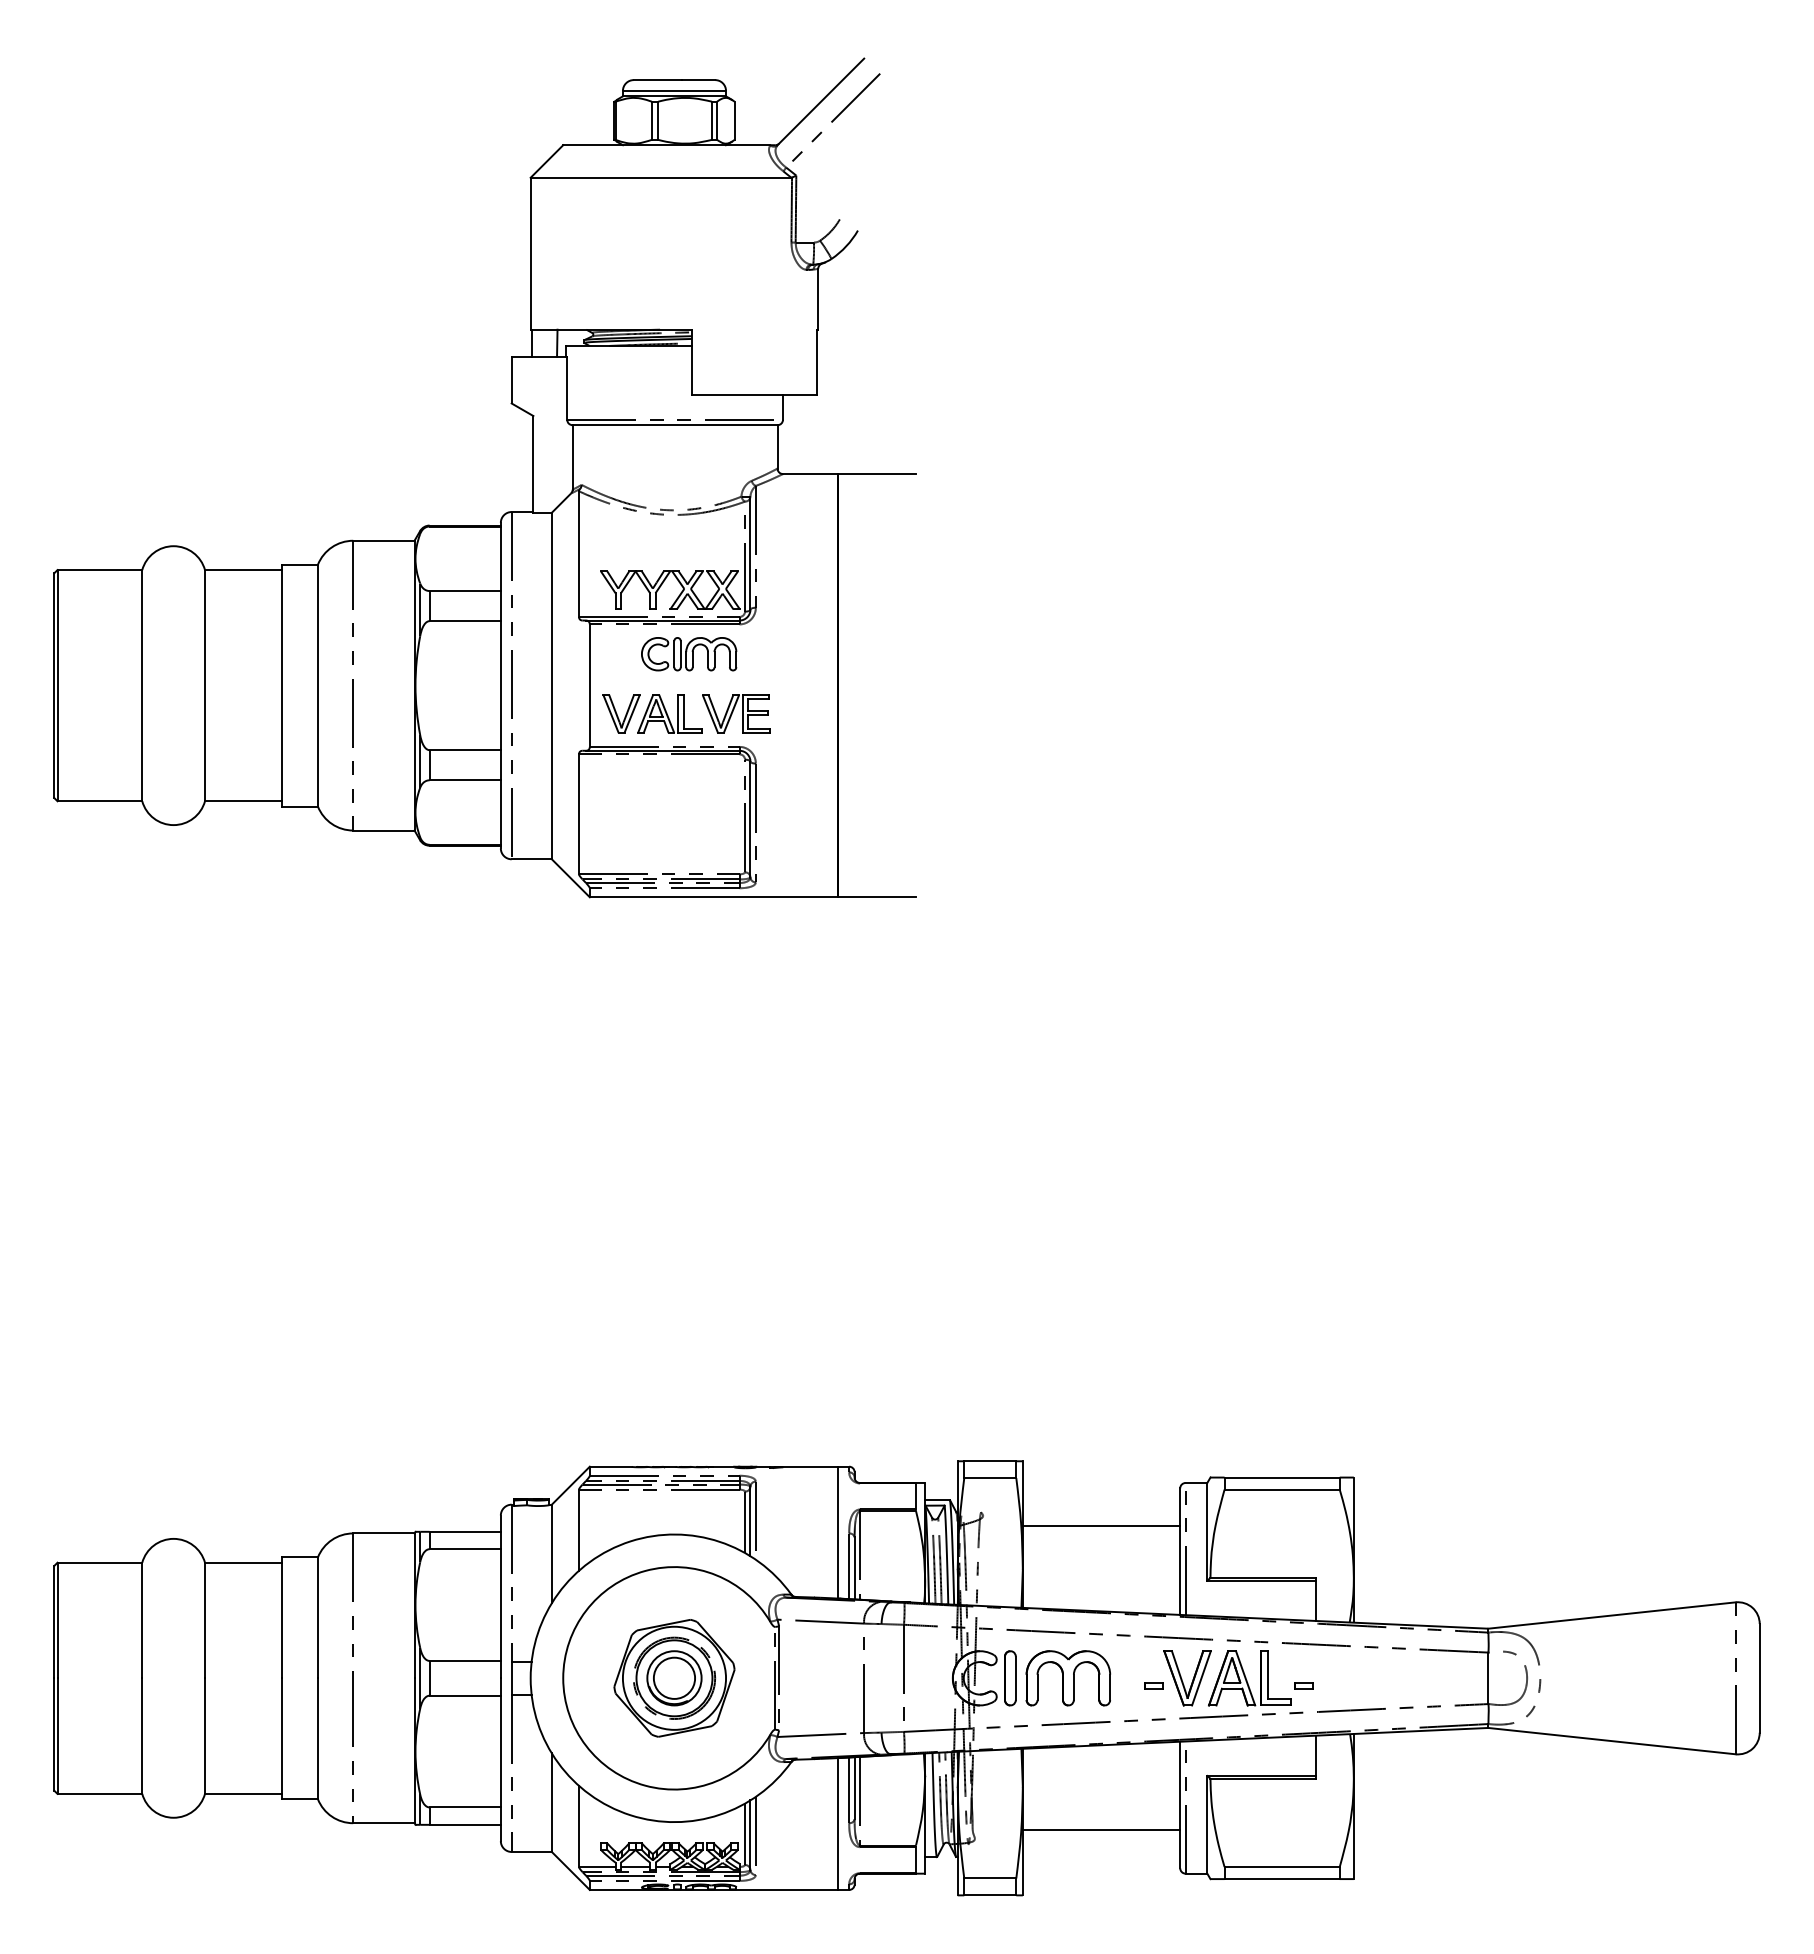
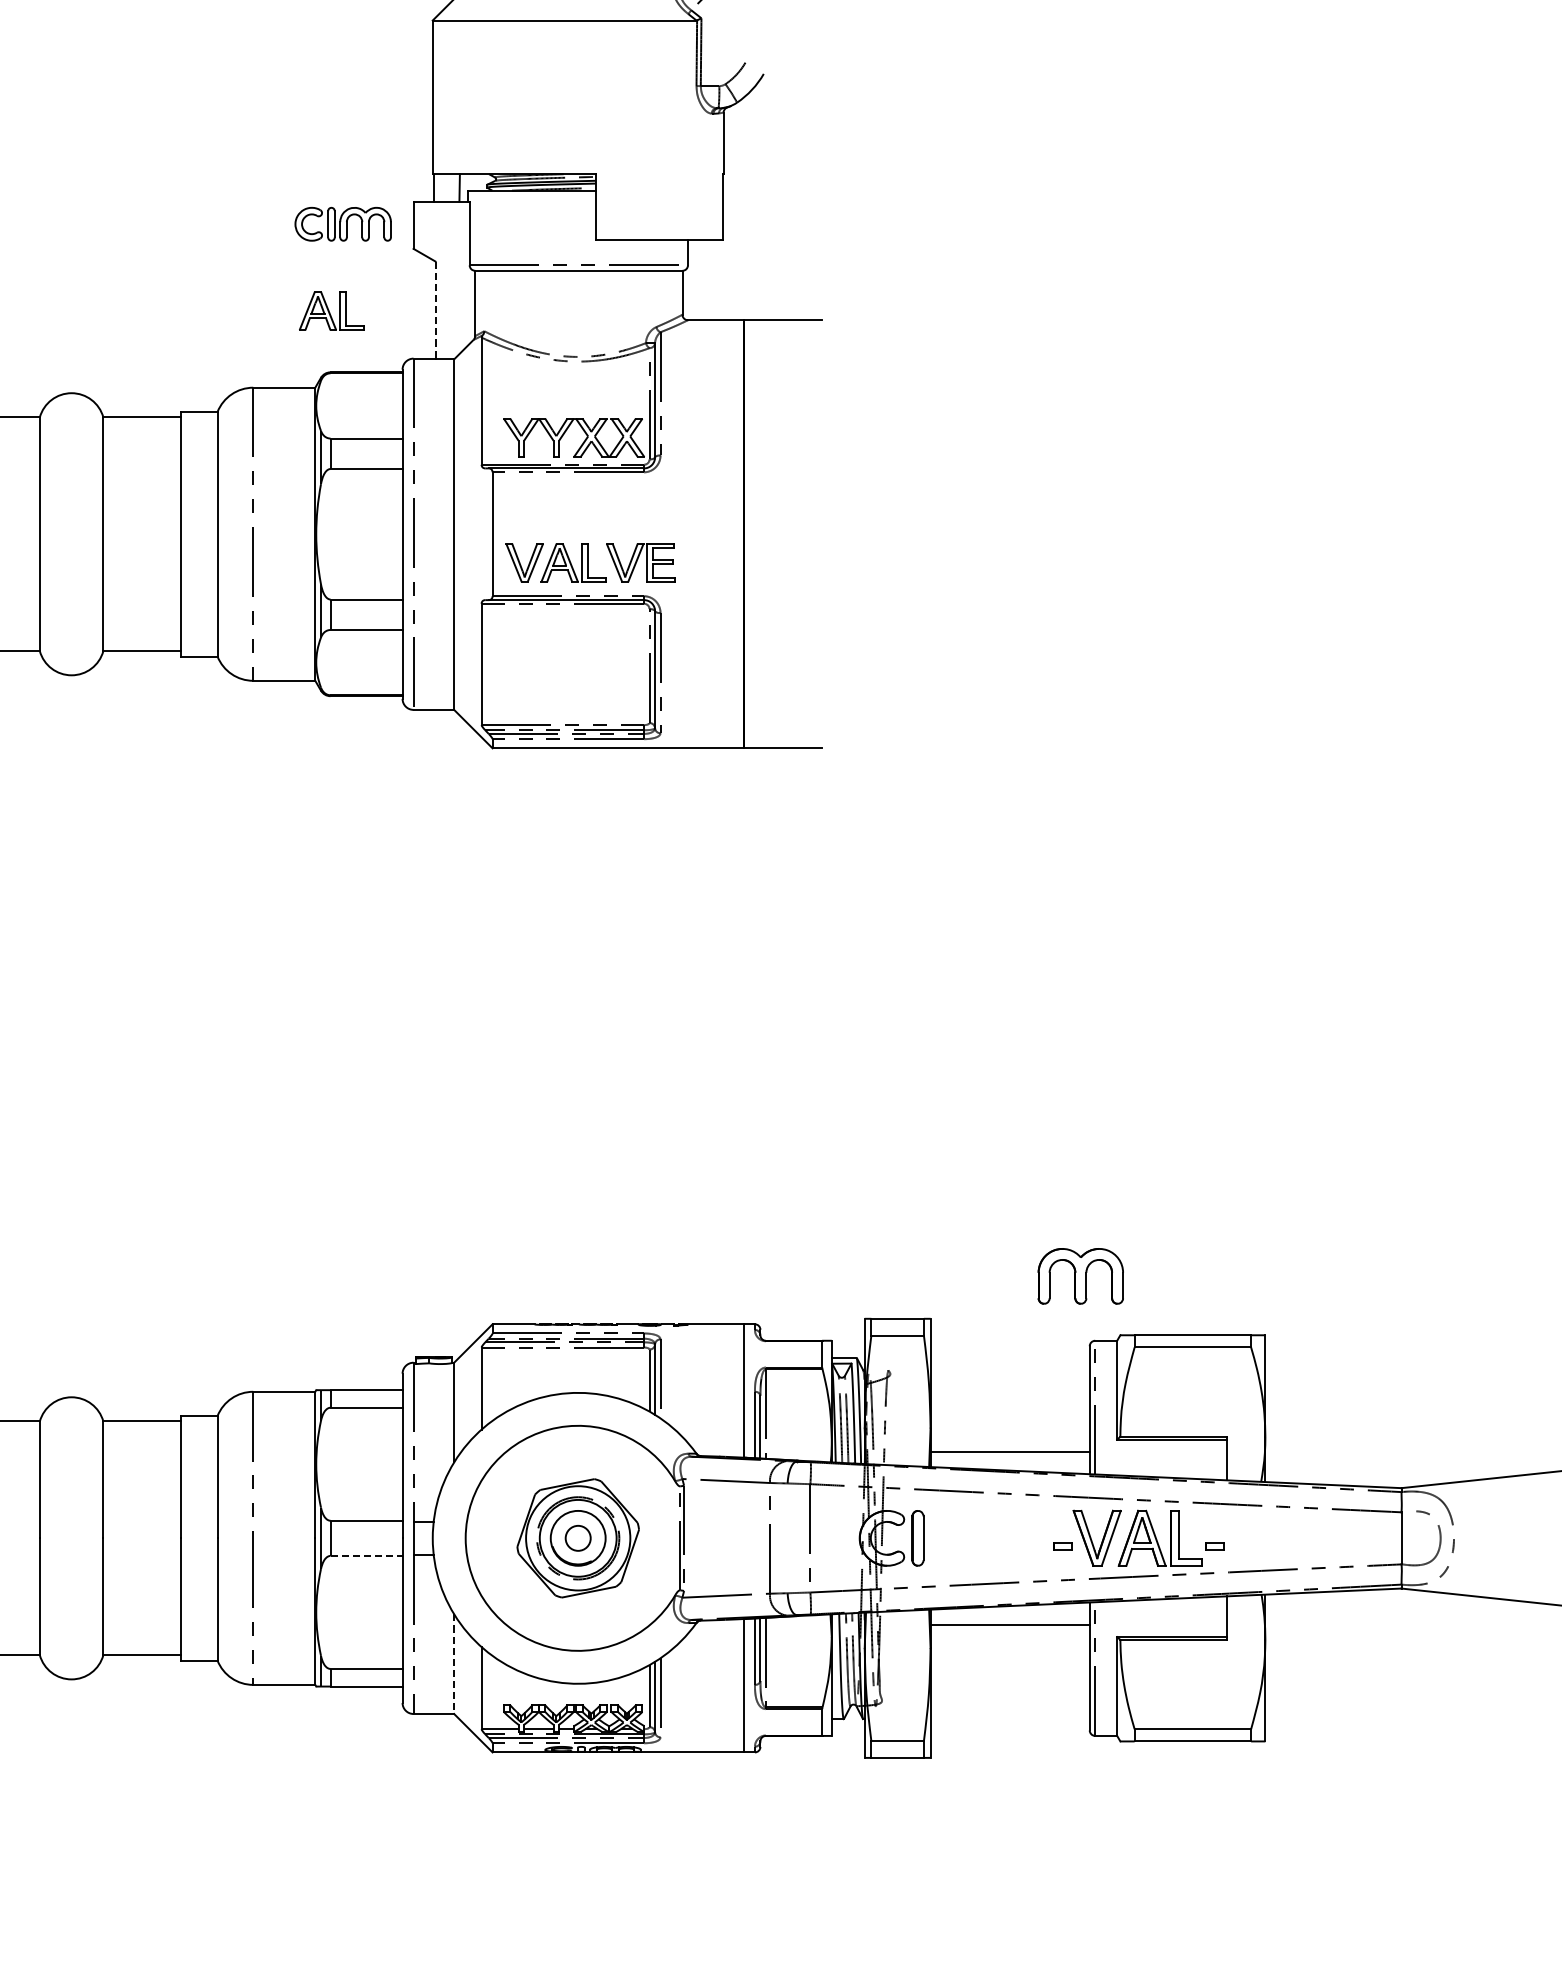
part: (430, 464) -> (331, 310), added
line: (533, 464) -> (435, 310), solid -> dashed
part: (689, 654) -> (343, 224), moved
line: (1101, 1526) -> (1010, 1452), moved
circle: (674, 1677) -> (578, 1537), size x0.6
part: (1067, 1678) -> (1079, 1276), moved
line: (465, 1695) -> (366, 1555), solid -> dashed
line: (551, 1803) -> (453, 1664), solid -> dashed
line: (1101, 1830) -> (1010, 1625), moved

